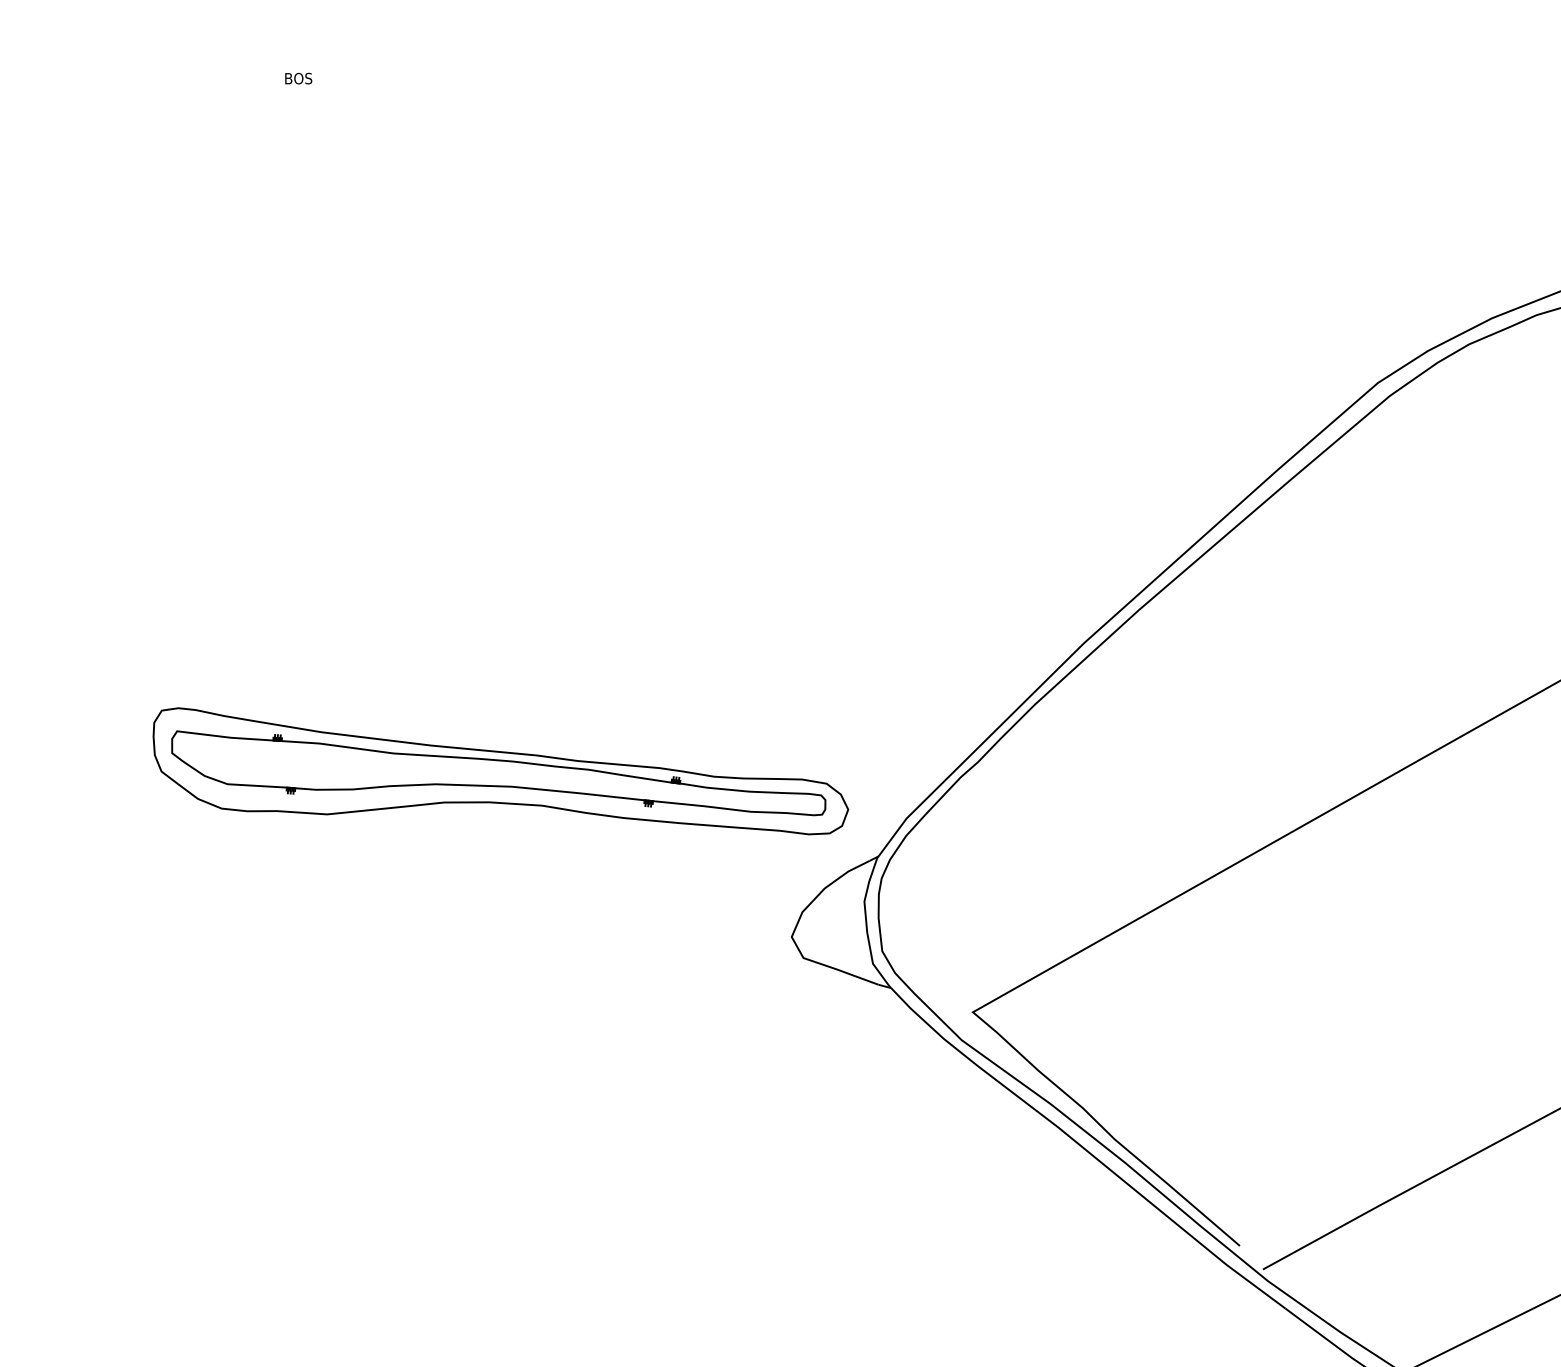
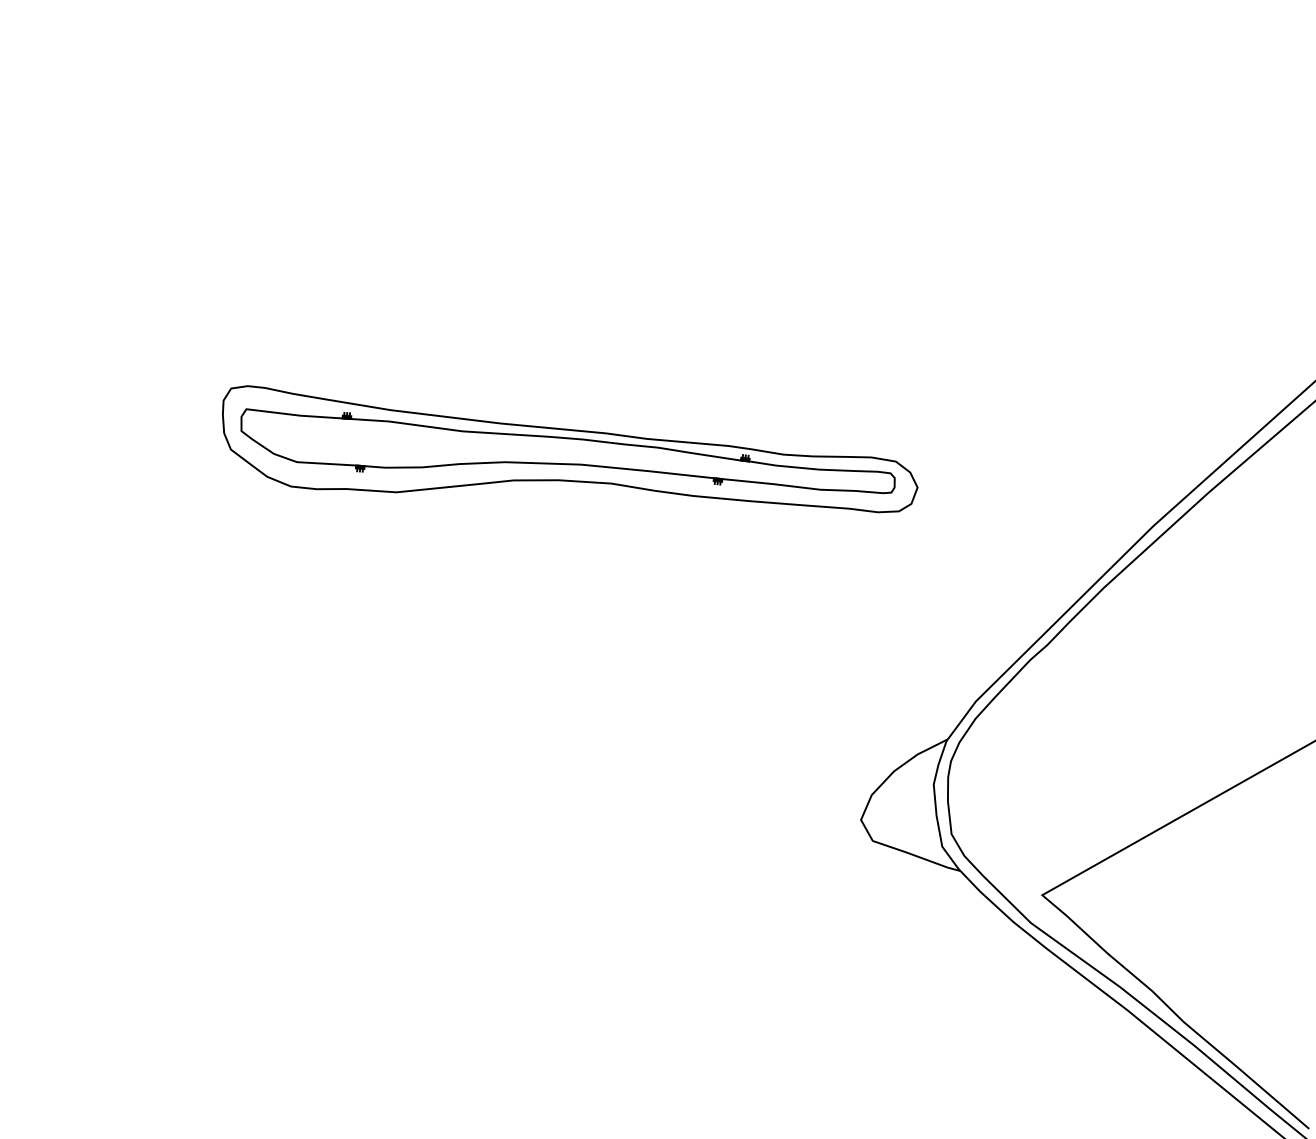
part: (500, 771) -> (569, 449), moved

